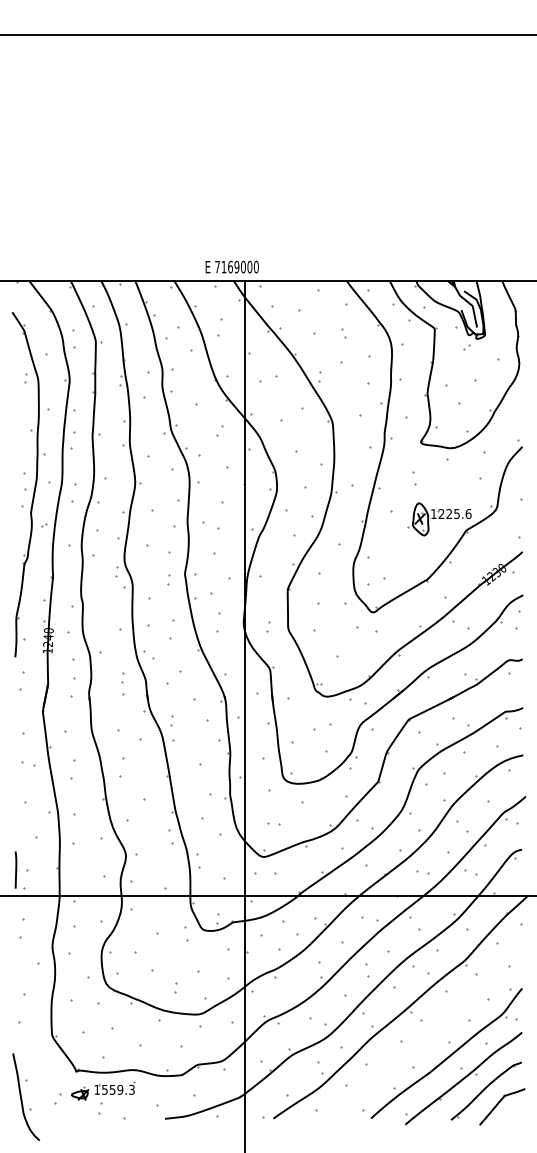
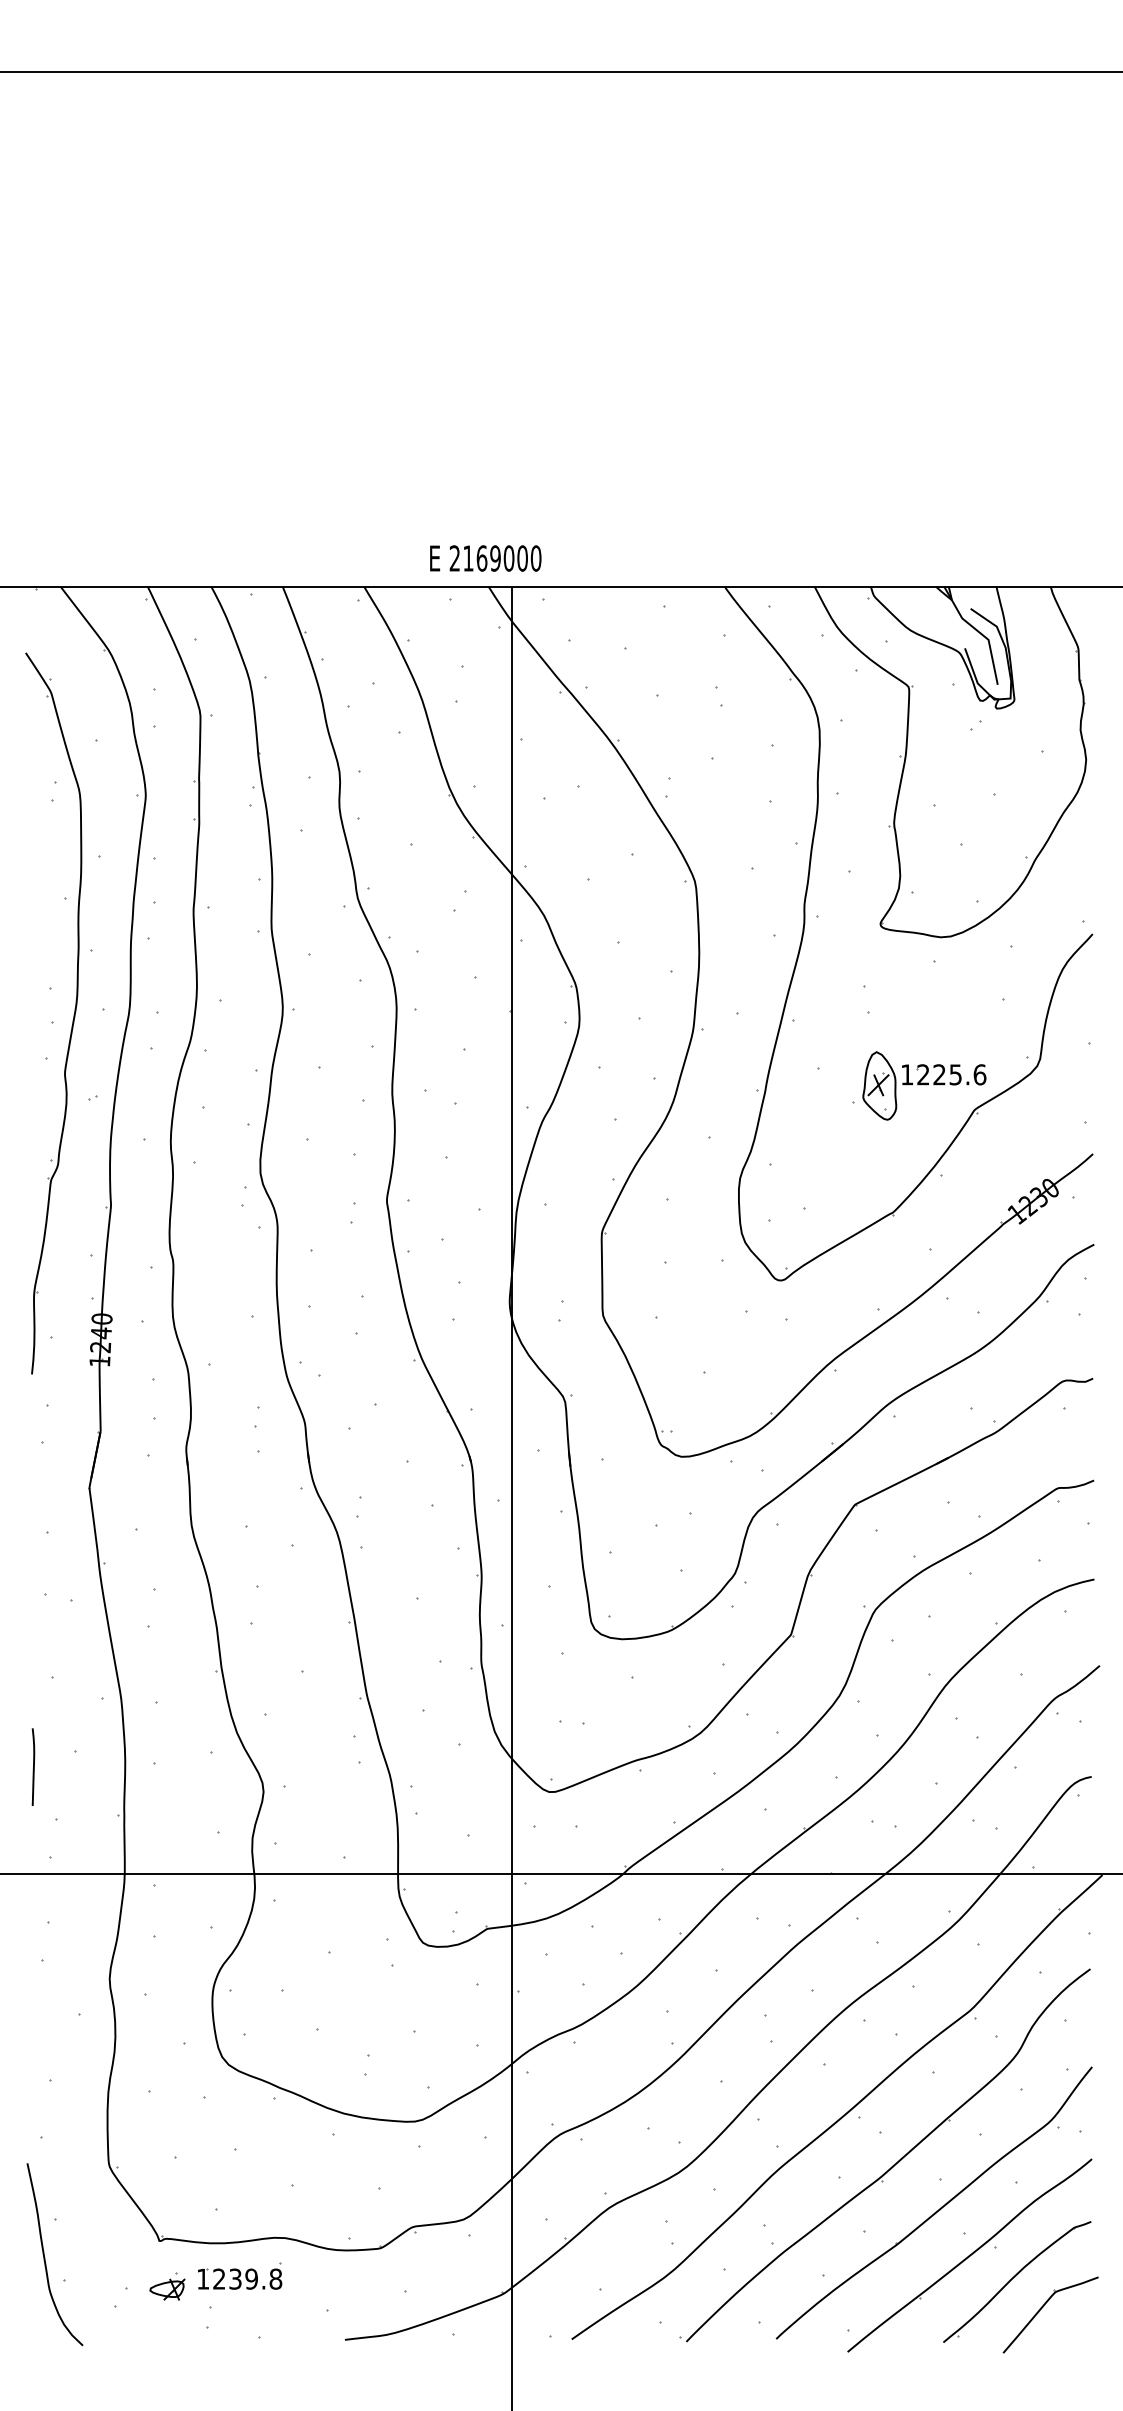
text: (217, 266) -> (454, 557), 7169000 -> 2169000
curve: (15, 869) -> (32, 1765), moved
part: (427, 1034) -> (894, 2163), added
text: (118, 1089) -> (247, 2278), 1559.3 -> 1239.8
part: (25, 1096) -> (53, 2253), moved

